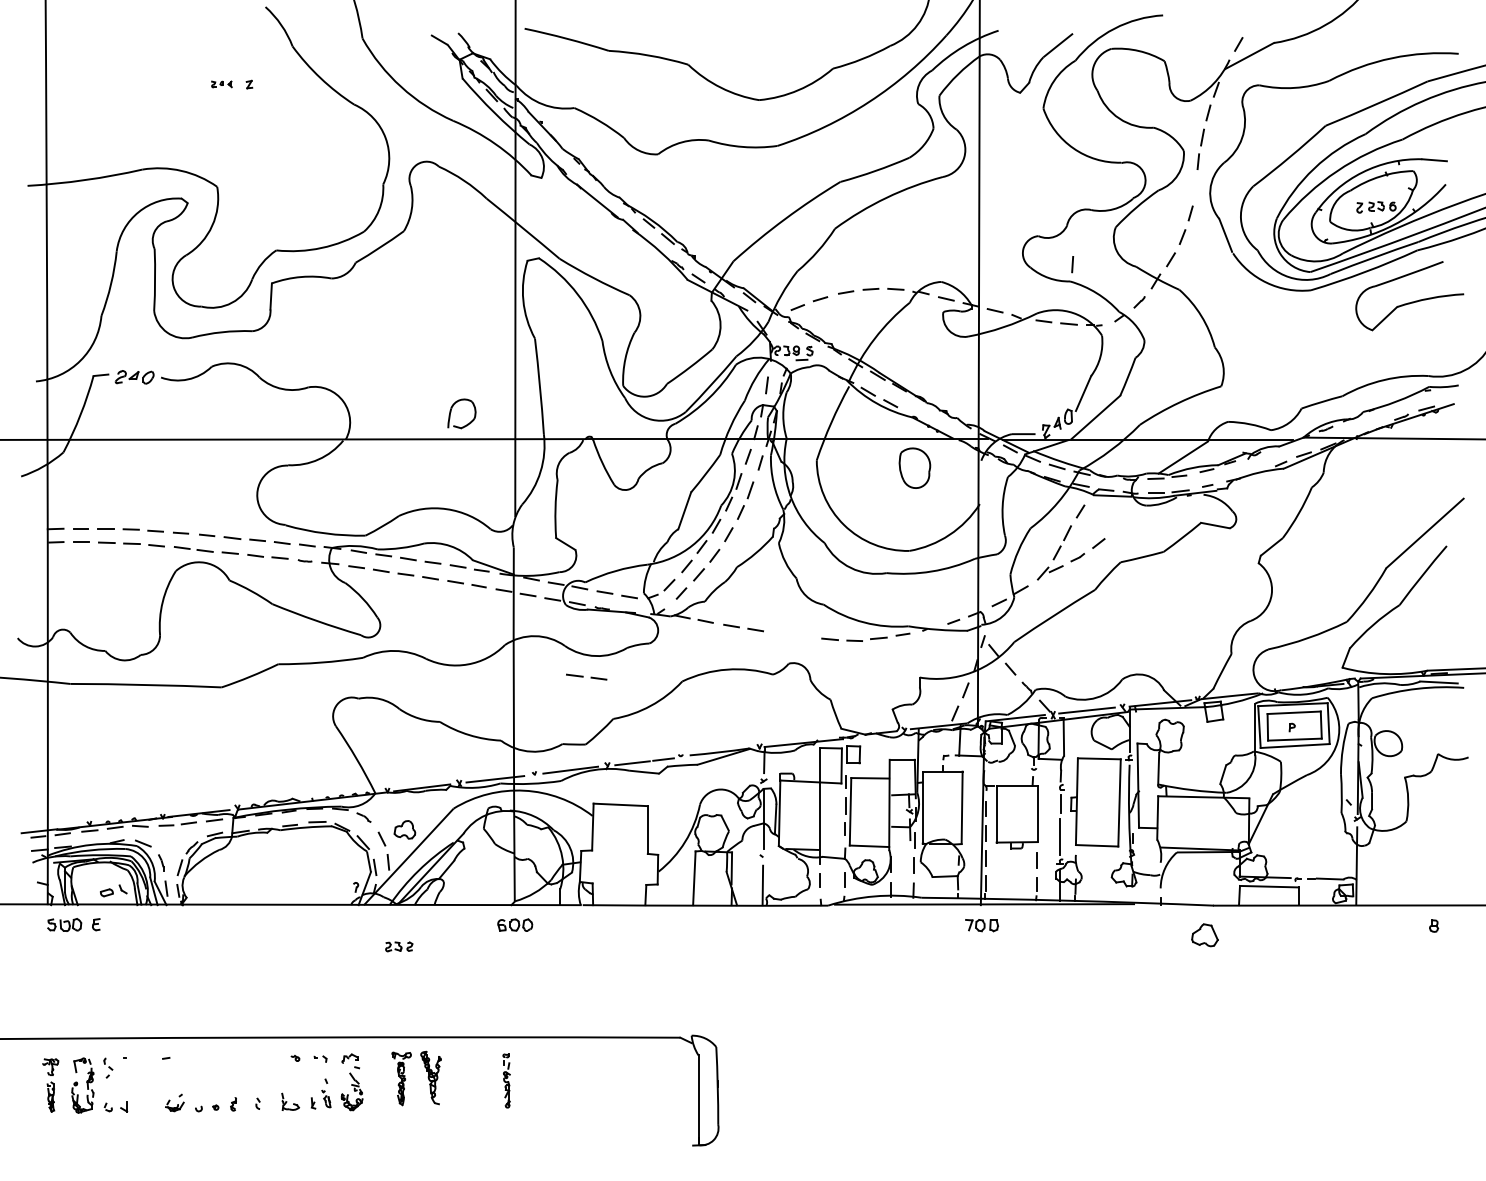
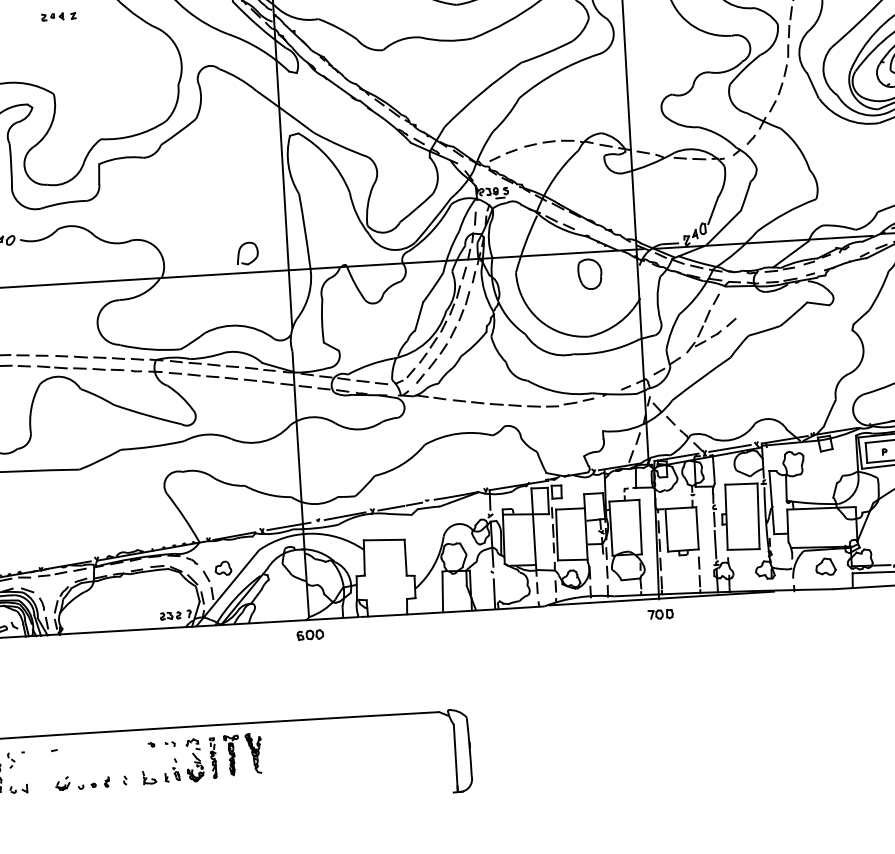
part: (221, 84) -> (52, 17), size x1.43
line: (1072, 264) -> (788, 51), moved
line: (583, 676) -> (503, 404), moved
part: (1204, 935) -> (825, 567), moved
part: (399, 946) -> (170, 615), moved
part: (506, 1080) -> (213, 757), moved

